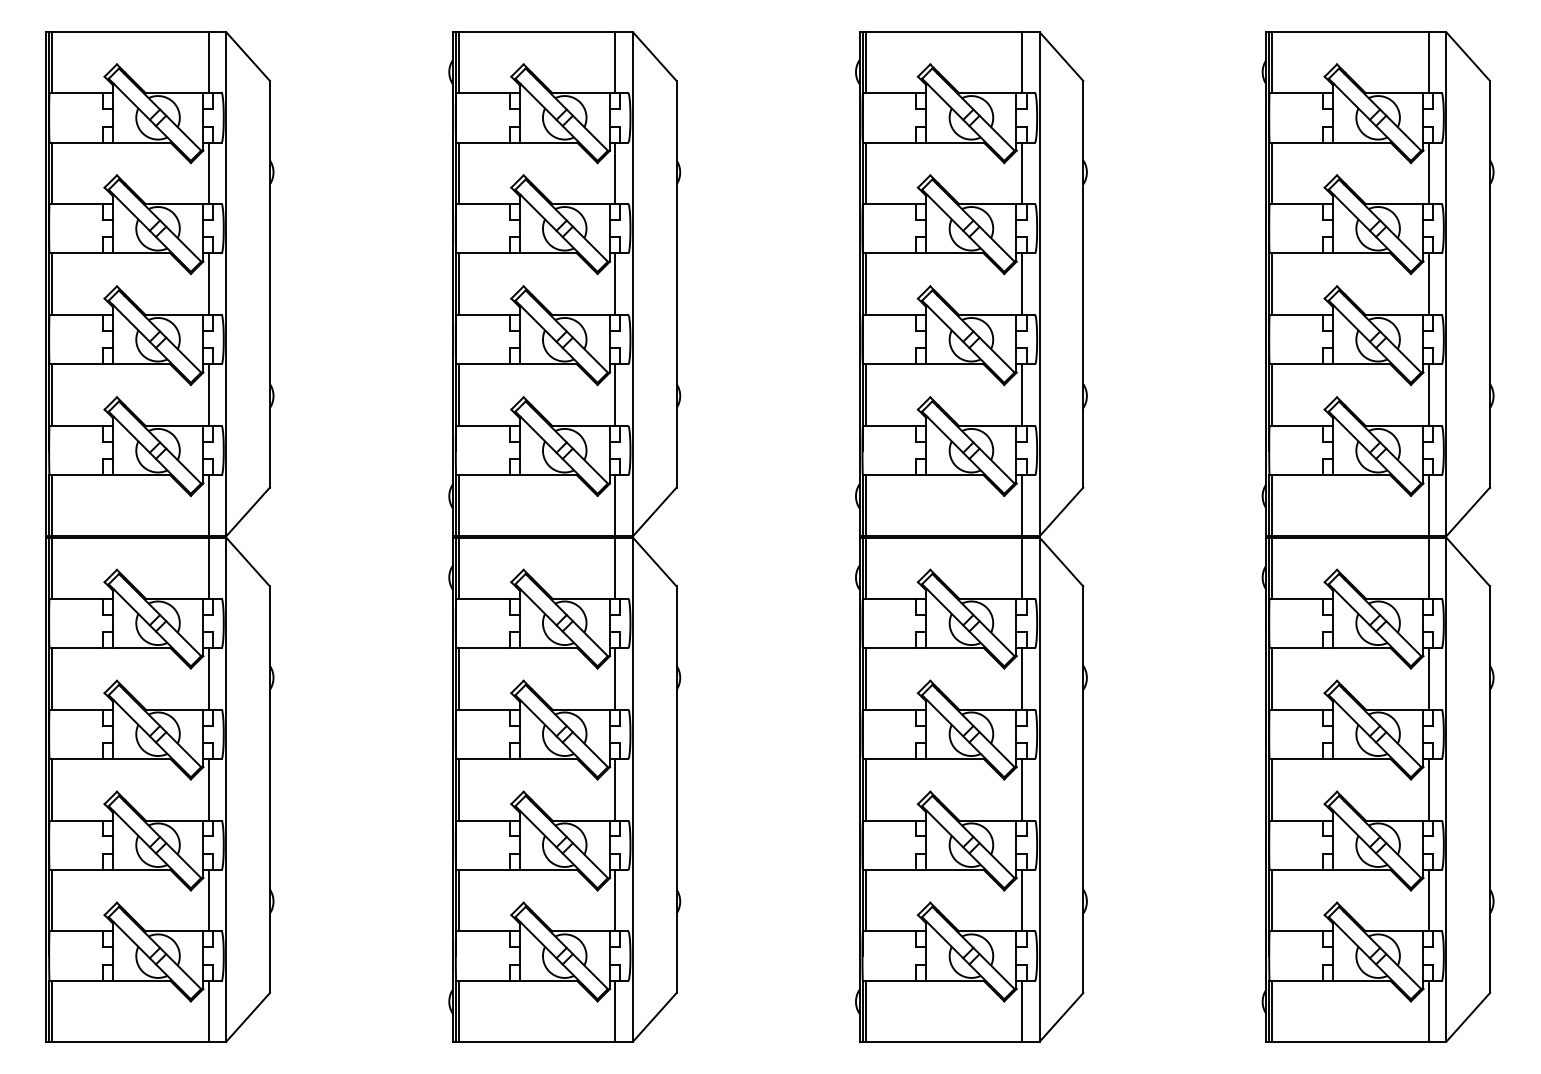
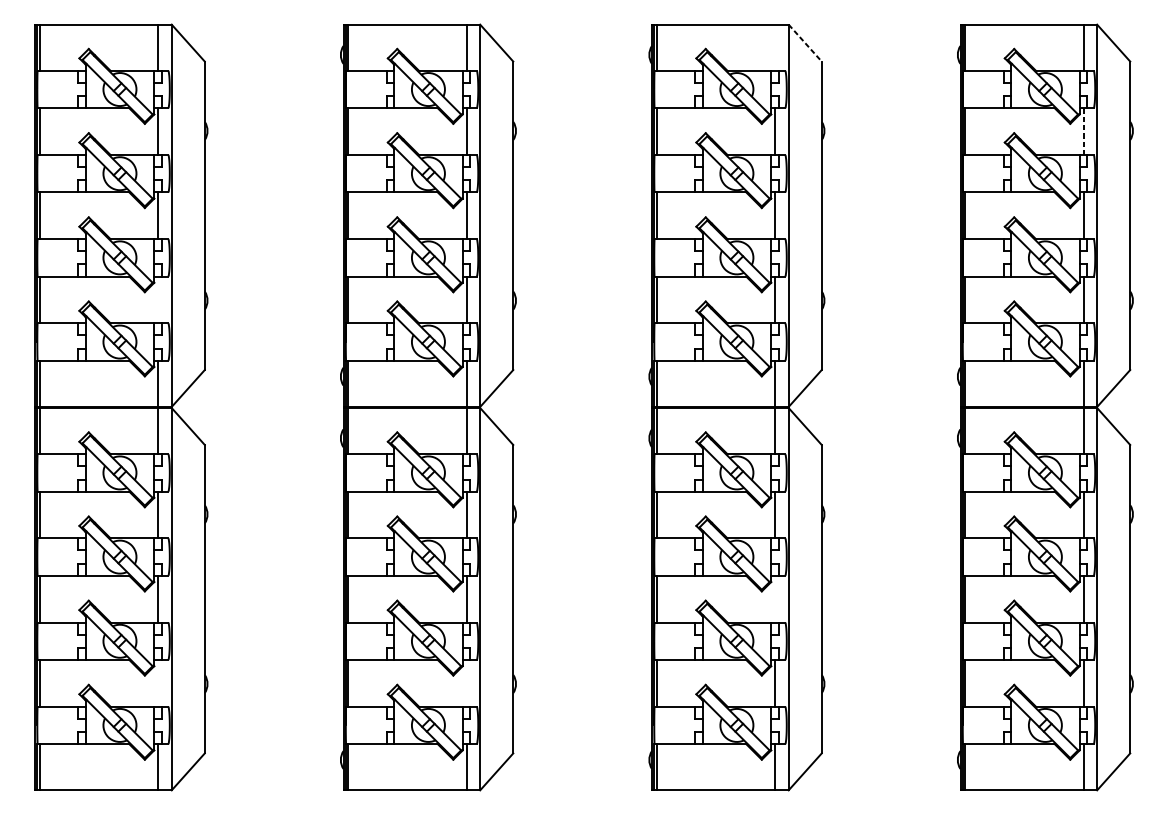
line: (1061, 56) -> (805, 43), solid -> dashed
line: (1021, 62) -> (774, 47), removed
line: (1428, 173) -> (1083, 131), solid -> dashed
line: (208, 395) -> (158, 300), removed
line: (1021, 789) -> (774, 599), removed
line: (208, 900) -> (158, 683), removed
line: (615, 900) -> (466, 683), removed

